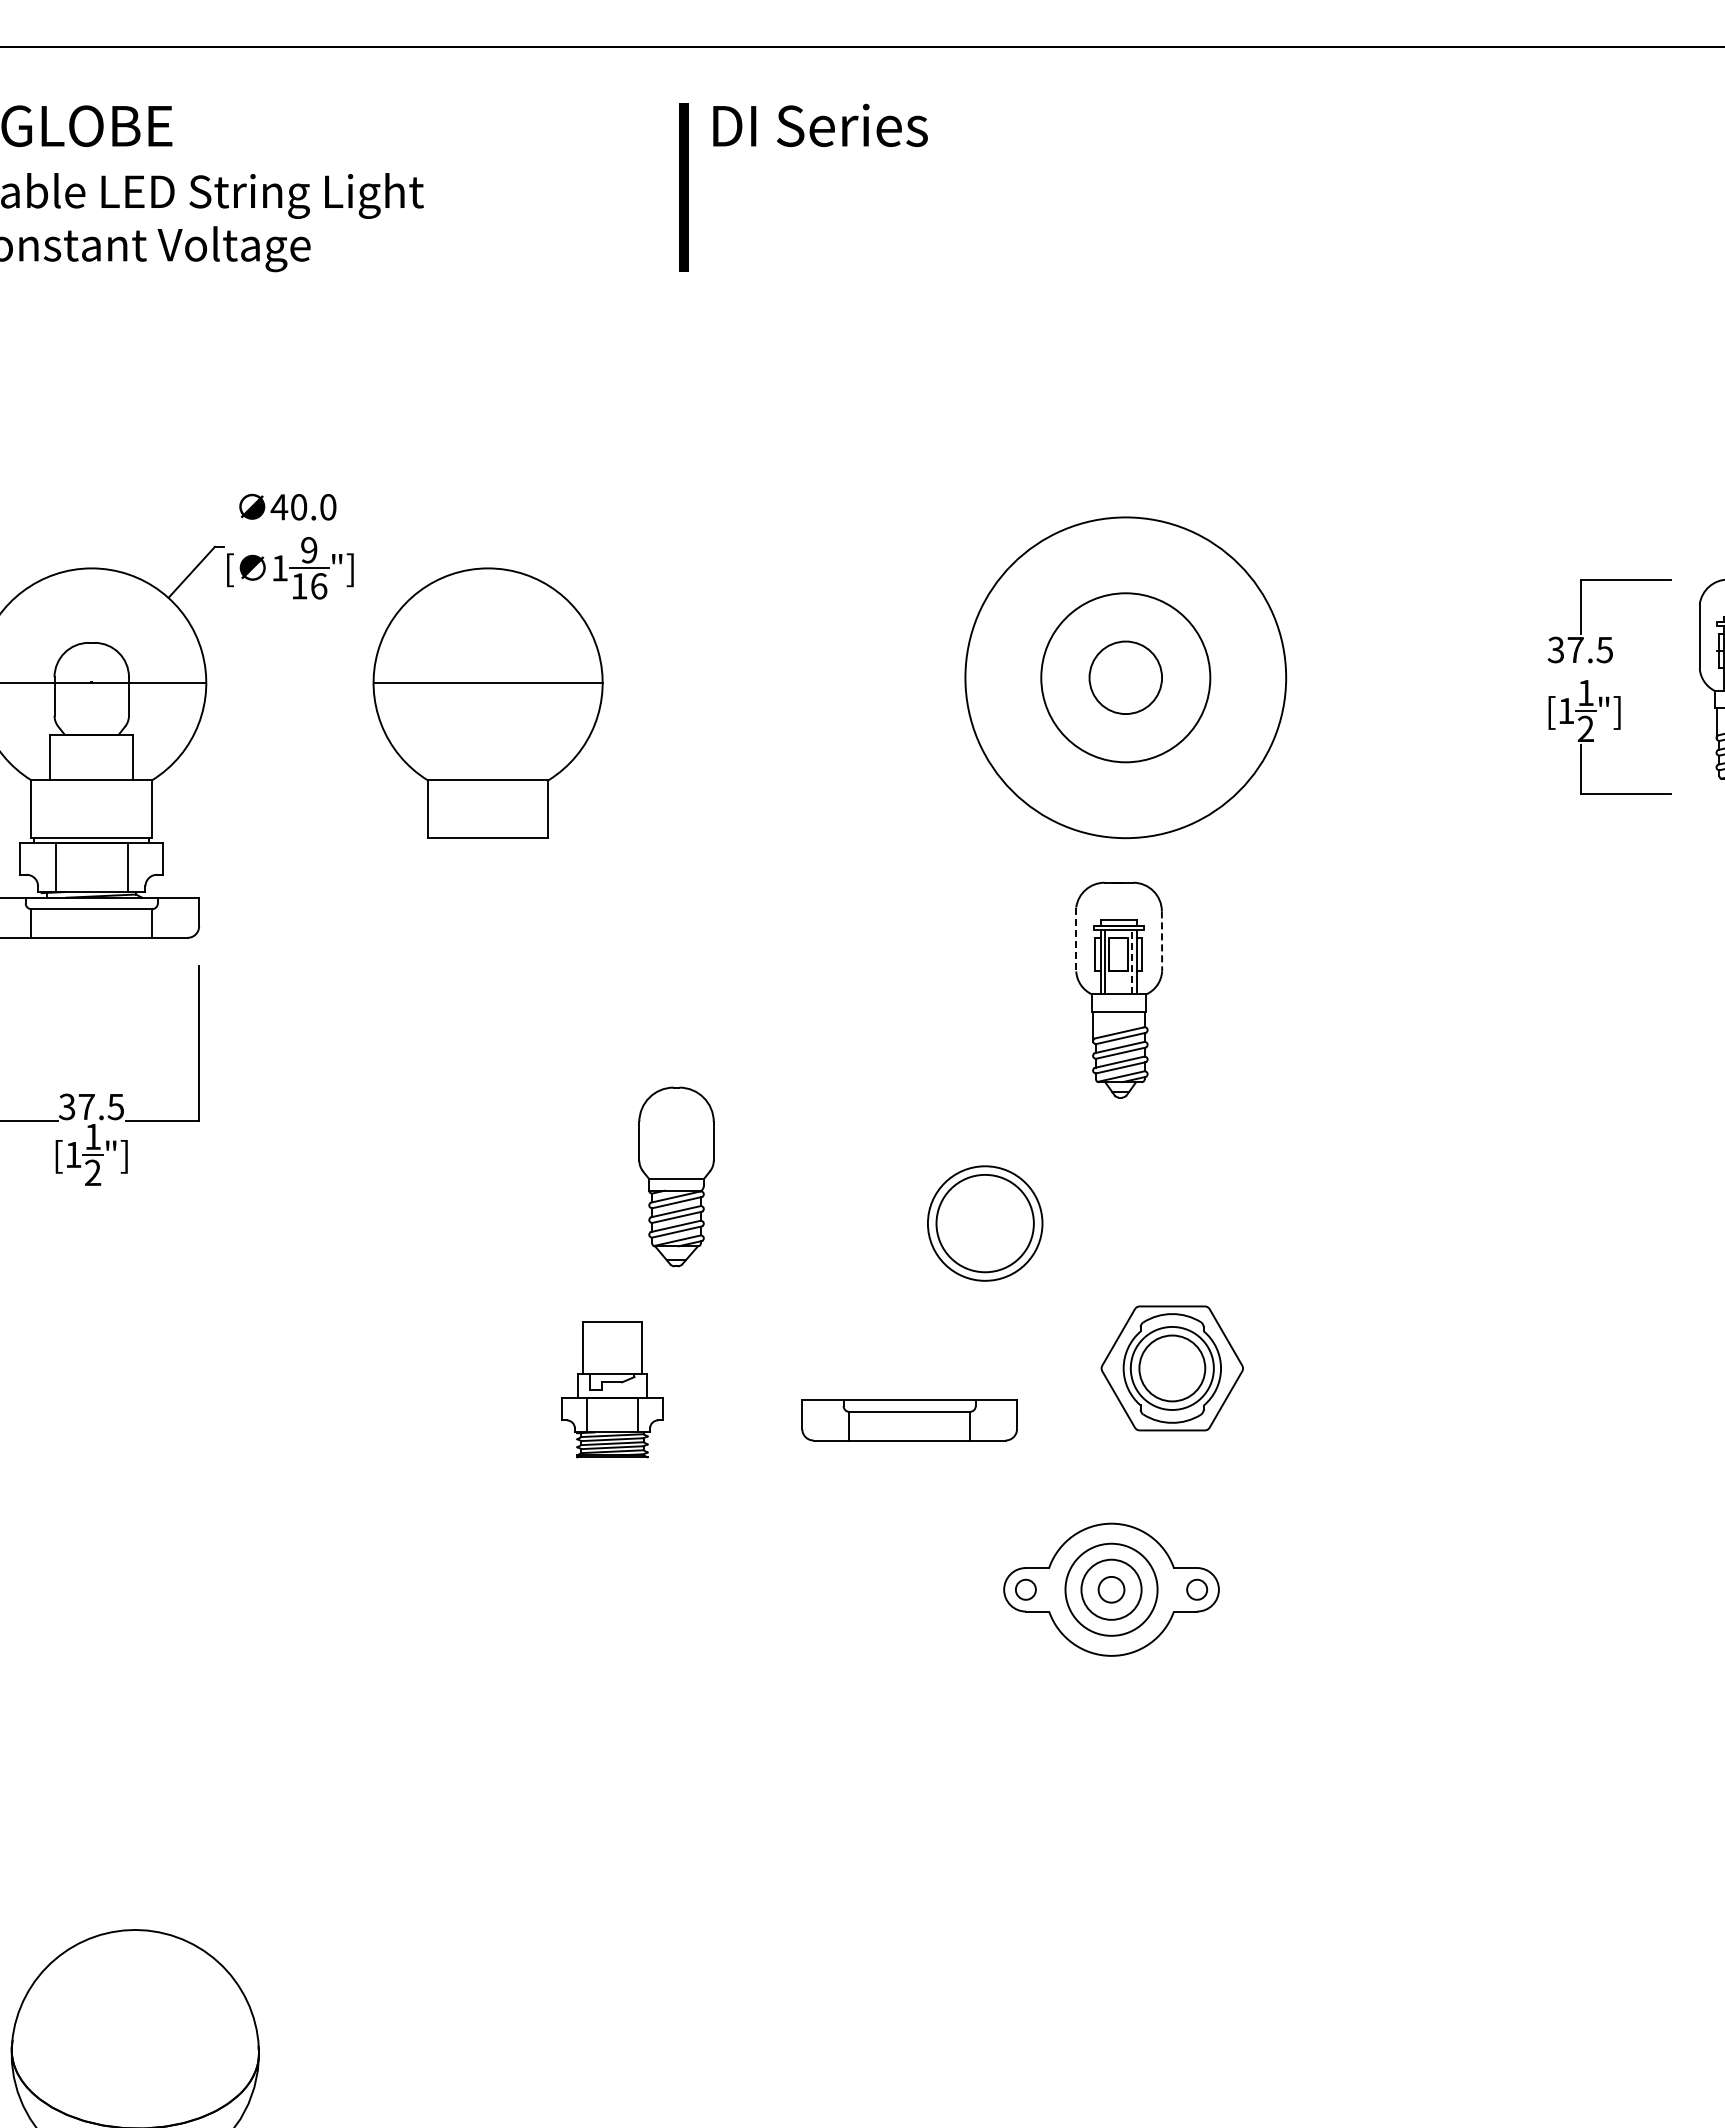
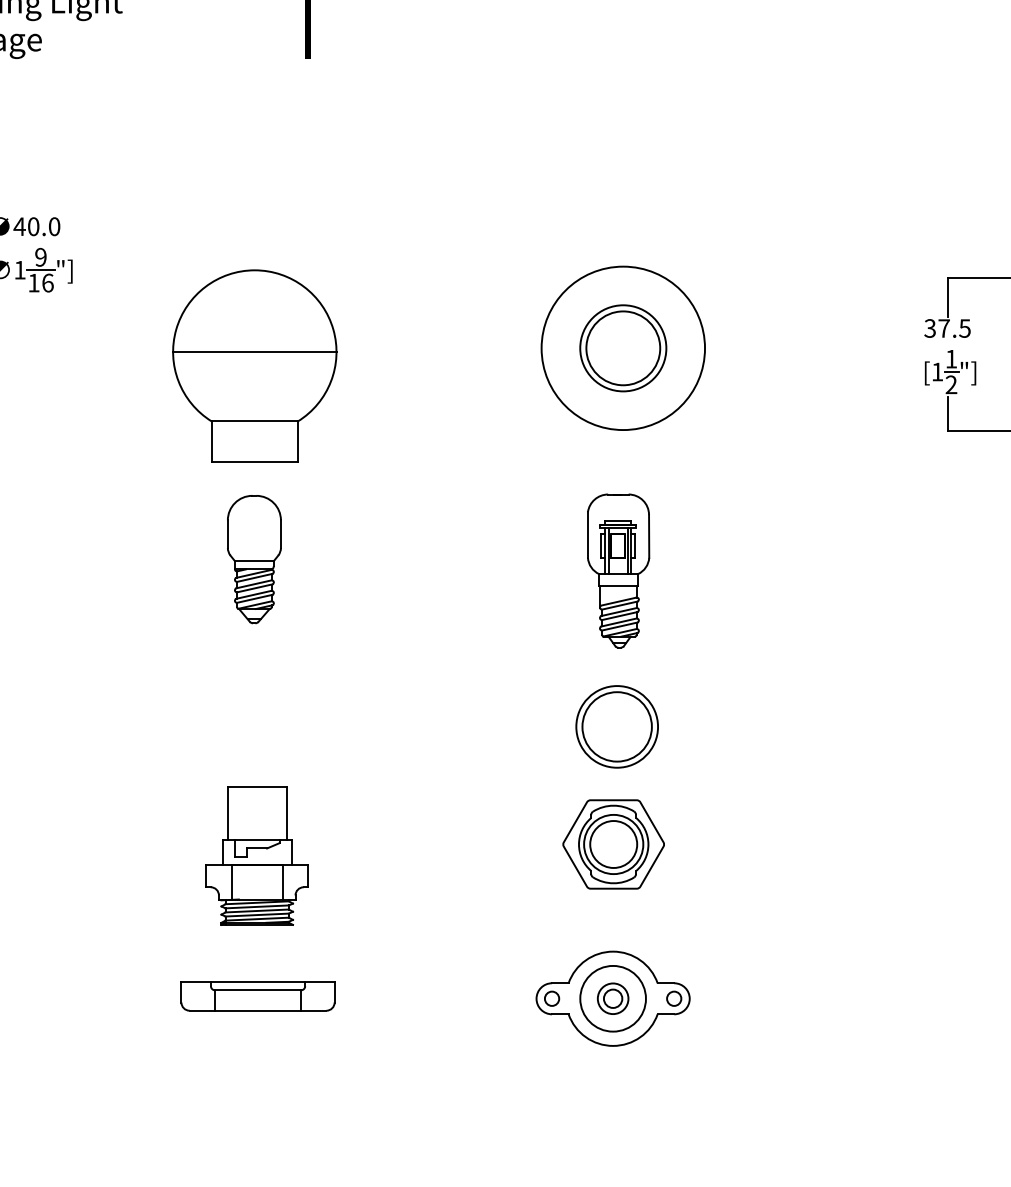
circle: (1125, 677) -> (623, 348), size x0.71
circle: (1125, 677) -> (623, 348), size x0.71
circle: (1125, 677) -> (623, 348), size x1.43
part: (487, 702) -> (254, 365), moved
line: (1076, 939) -> (588, 534), dashed -> solid
line: (1162, 941) -> (649, 536), dashed -> solid
line: (1132, 961) -> (628, 550), dashed -> solid
part: (676, 1176) -> (254, 559), moved
part: (985, 1223) -> (617, 726), moved
part: (1171, 1368) -> (613, 844), moved
part: (612, 1389) -> (257, 855), size x1.43
part: (909, 1420) -> (257, 996), moved
circle: (1111, 1589) -> (613, 998), size x0.71

